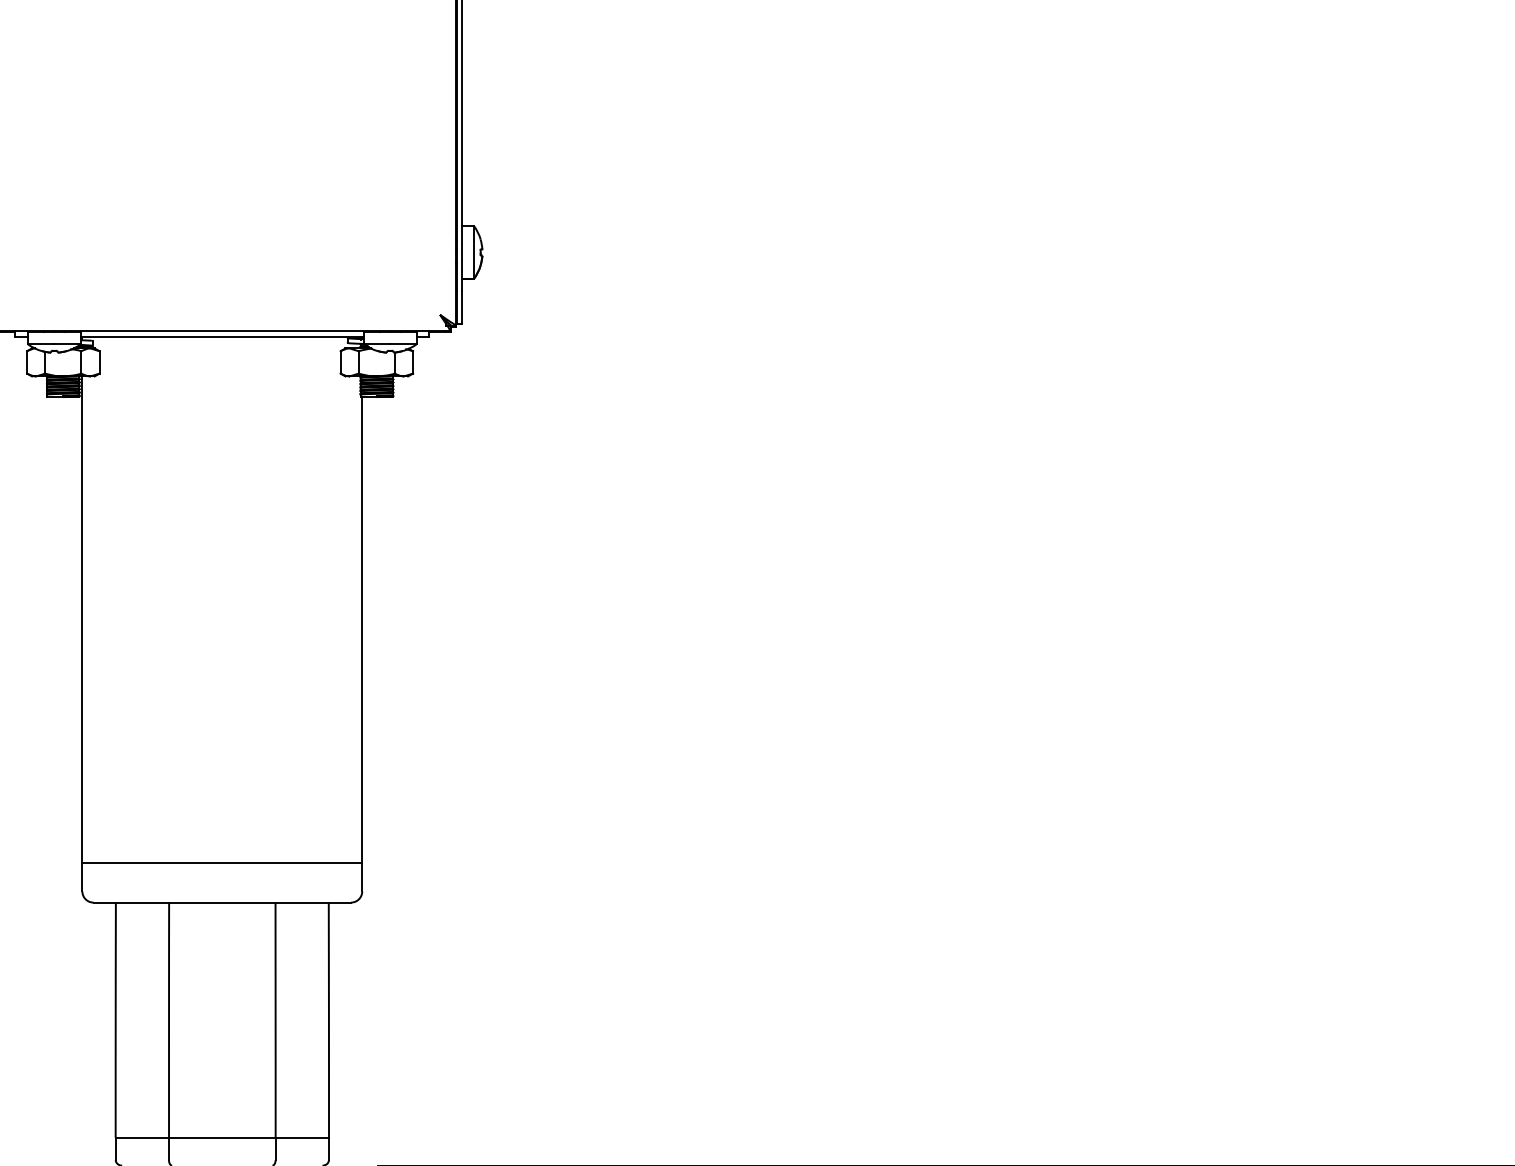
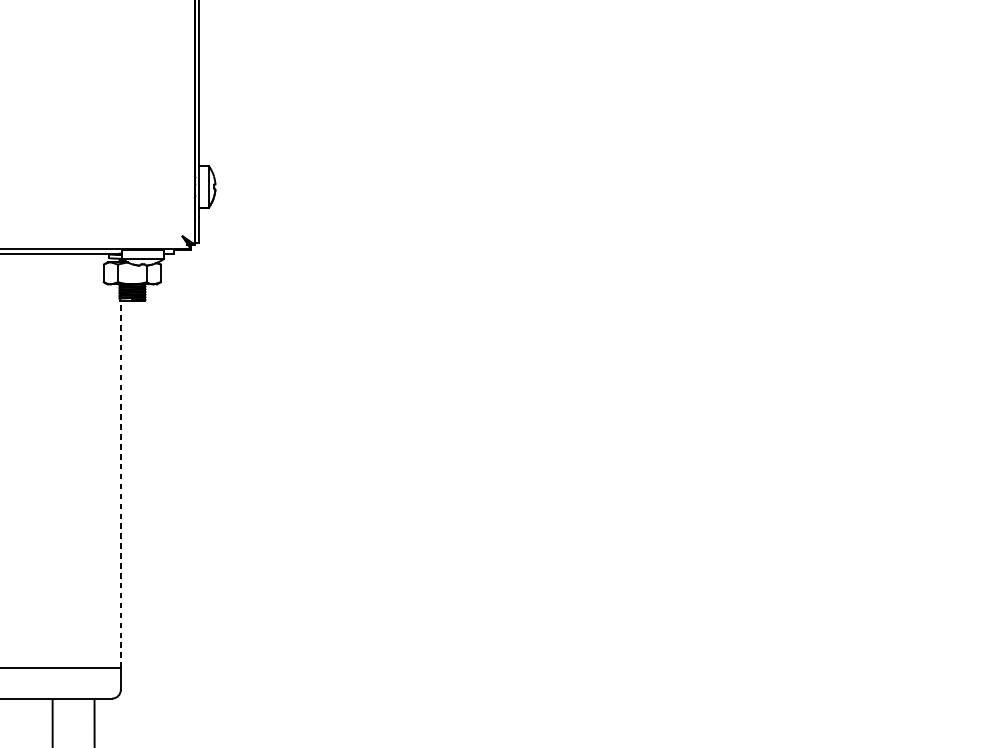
line: (362, 629) -> (121, 483), solid -> dashed

